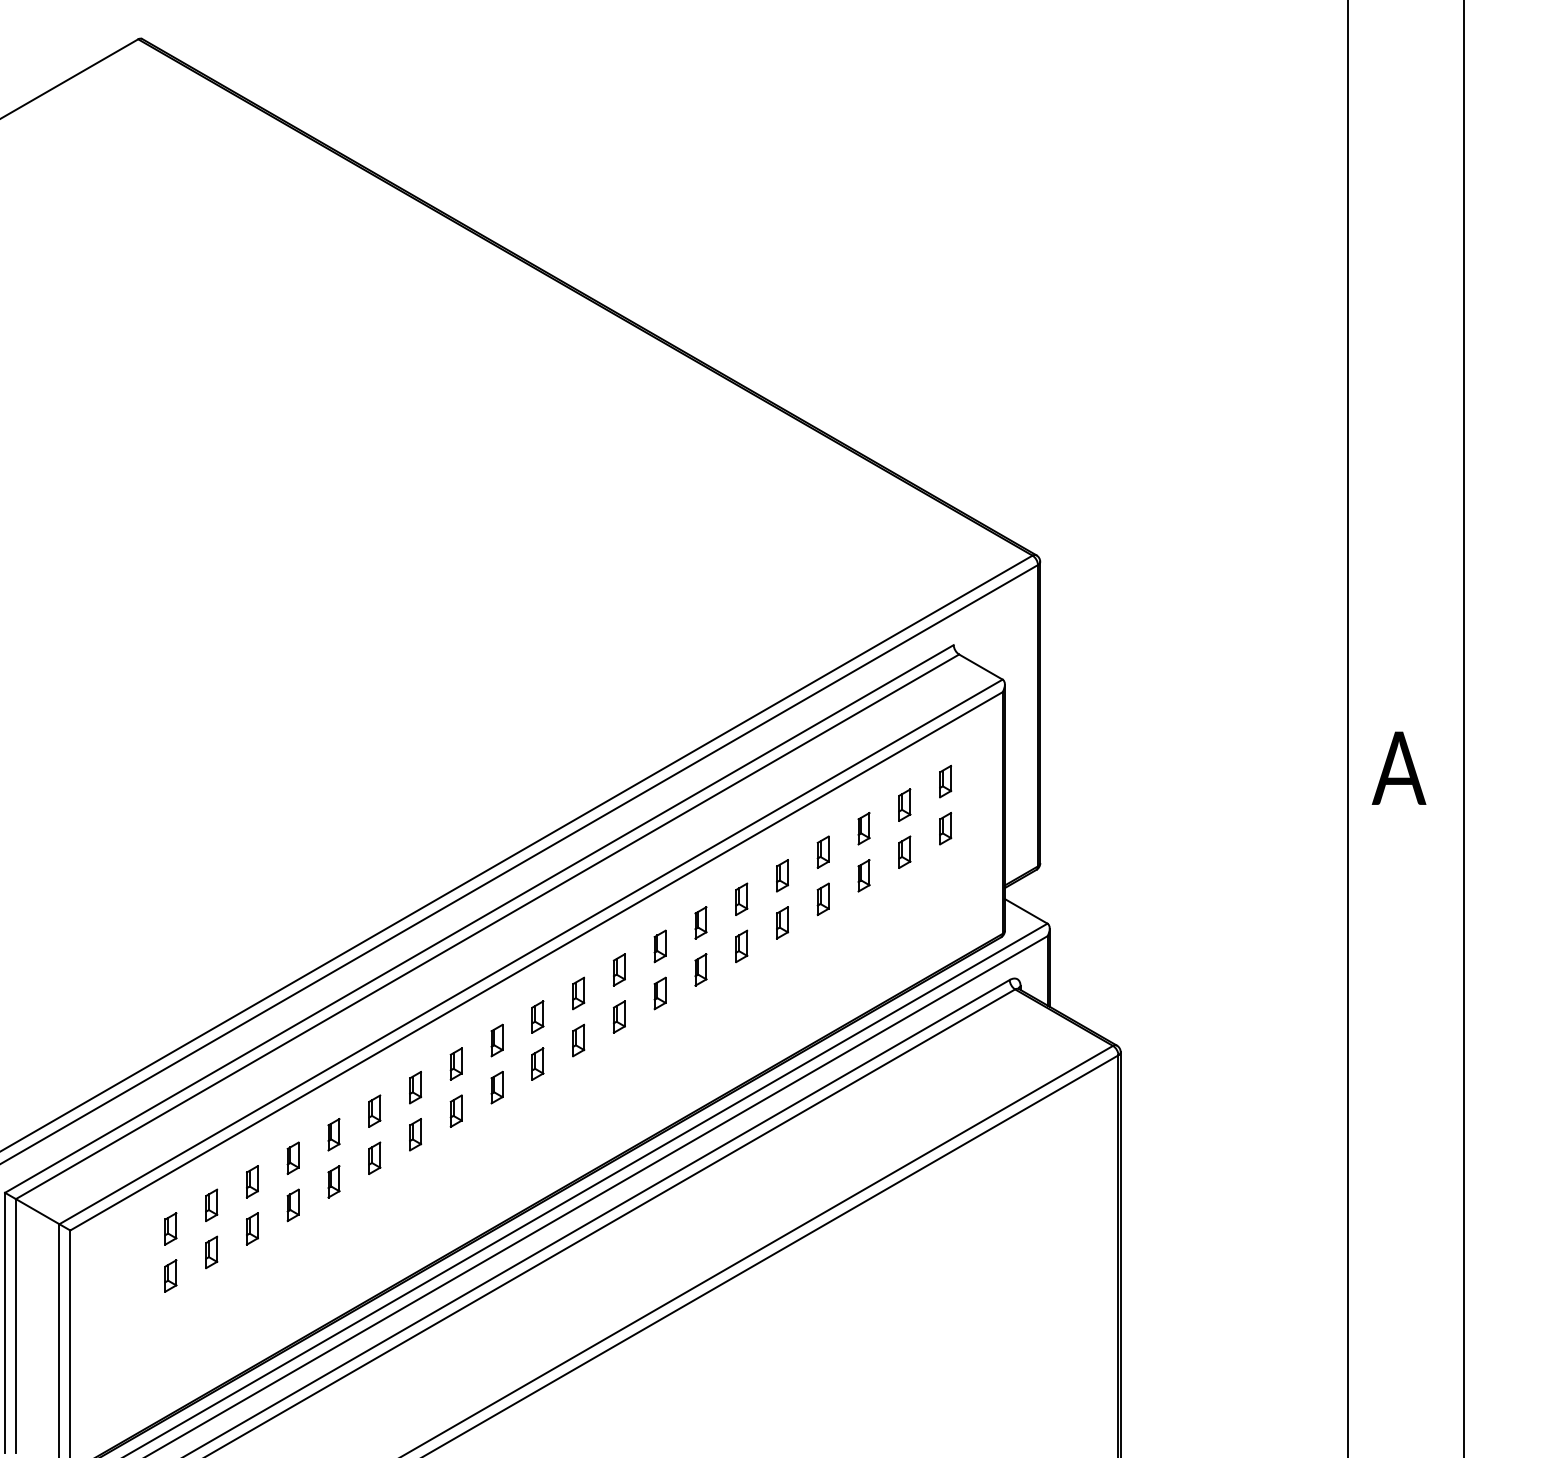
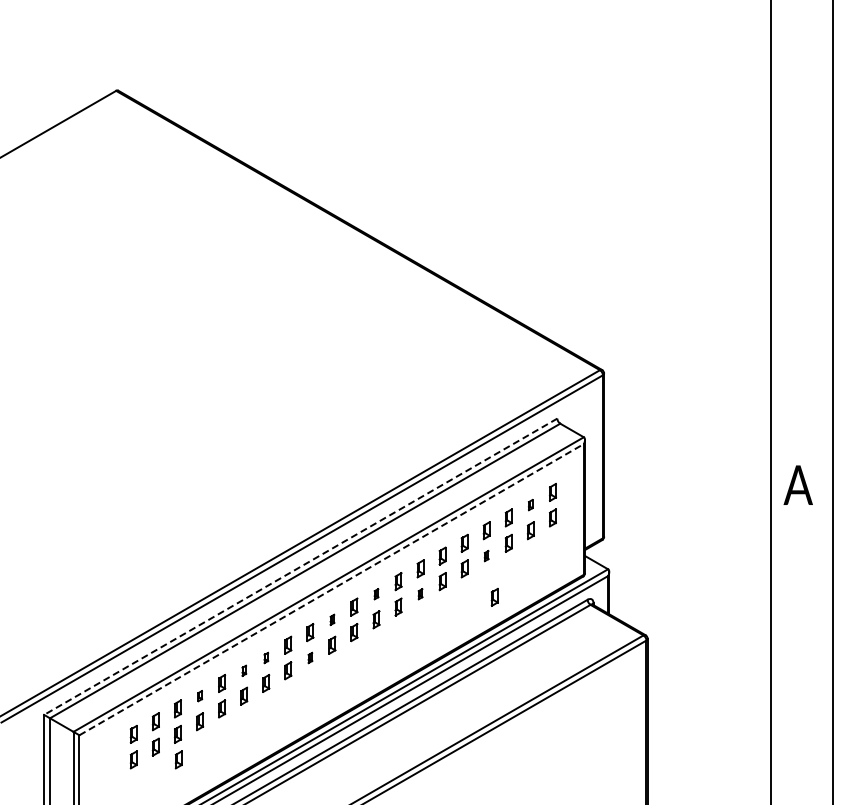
part: (904, 803) -> (530, 504), size x0.6
part: (822, 898) -> (486, 555), size x0.6
line: (478, 920) -> (300, 567), solid -> dashed
line: (538, 961) -> (332, 589), solid -> dashed
part: (619, 968) -> (376, 593), size x0.6
part: (700, 968) -> (420, 593), size x0.6
part: (837, 975) -> (494, 597), added
part: (538, 1016) -> (332, 619), size x0.6
part: (416, 1086) -> (266, 657), size x0.6
part: (497, 1086) -> (310, 657), size x0.6
part: (375, 1110) -> (244, 670), size x0.6
part: (294, 1156) -> (200, 695), size x0.6
part: (253, 1275) -> (178, 759), added

